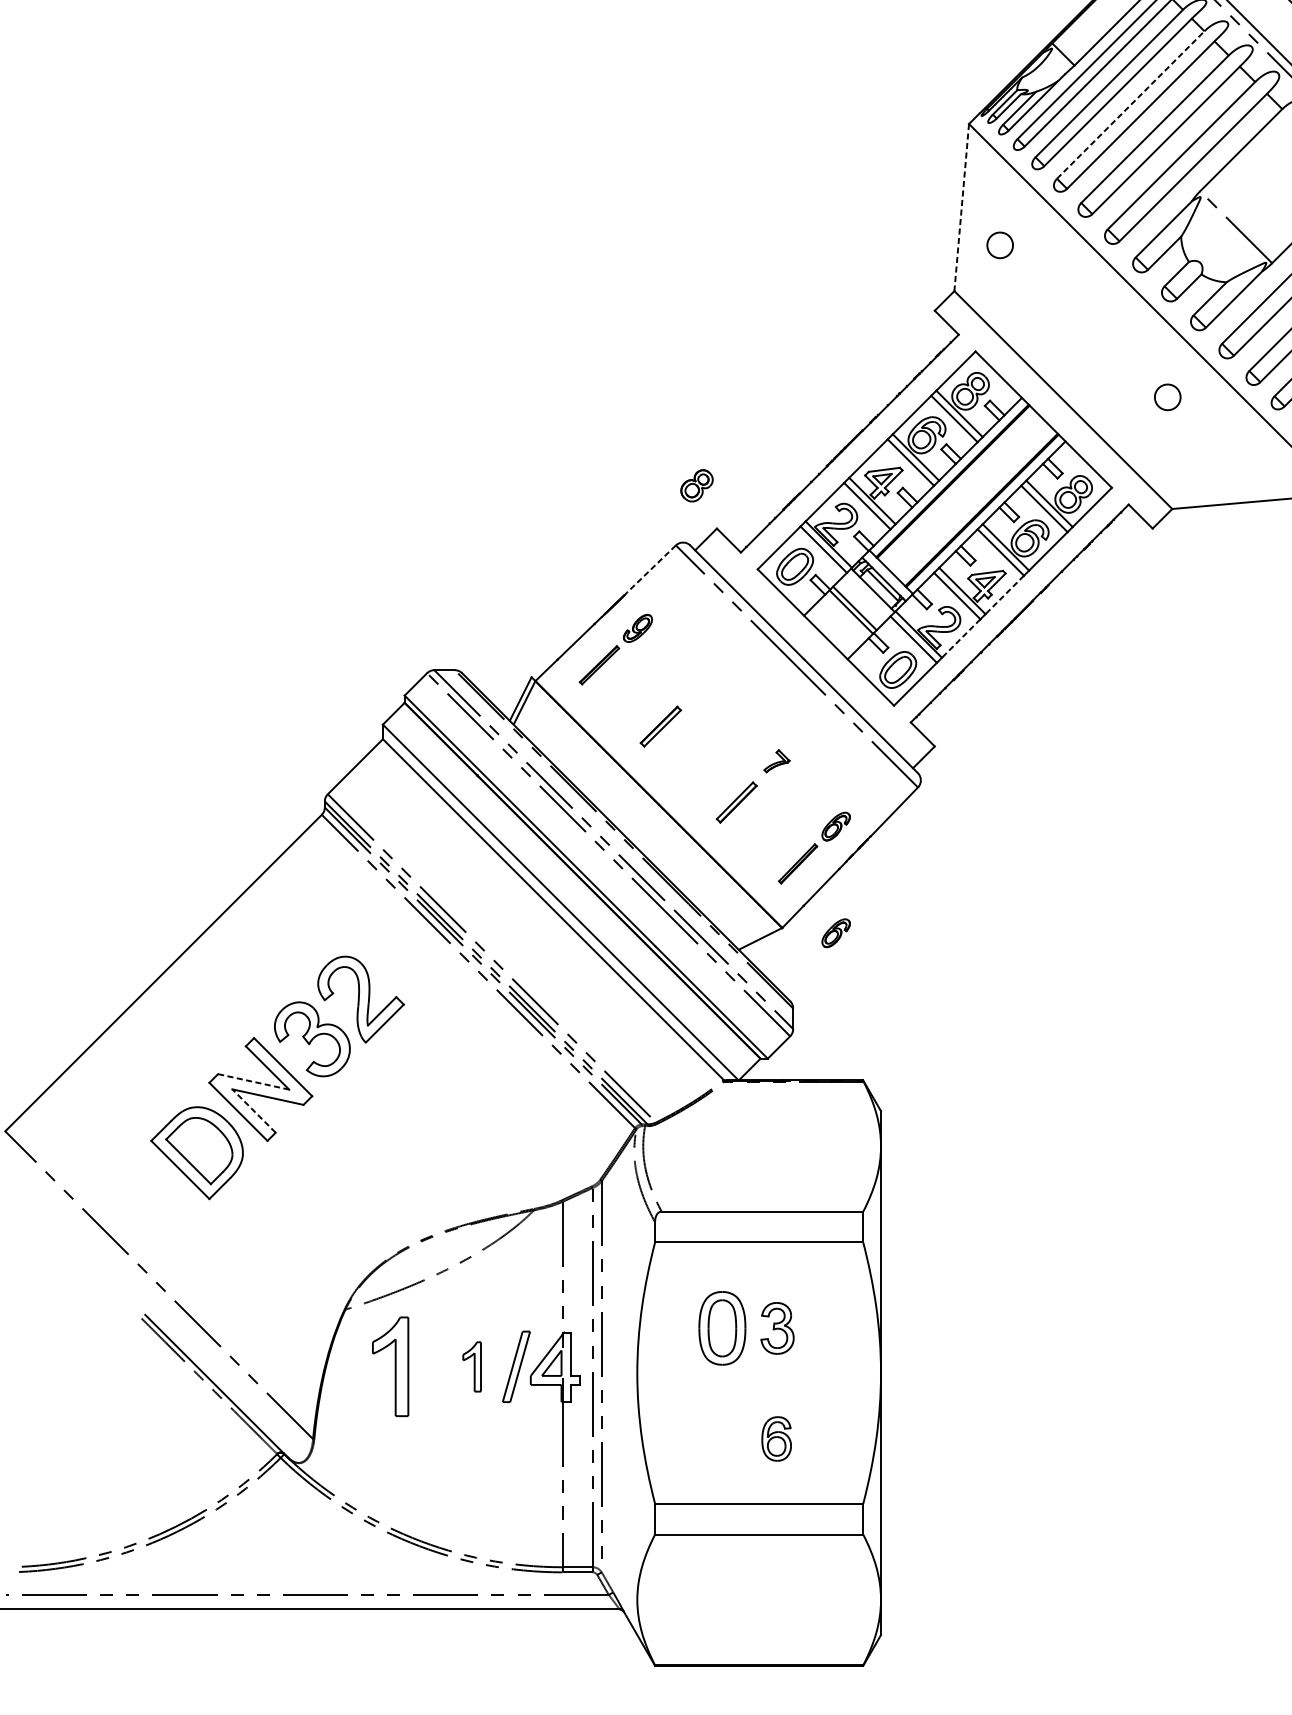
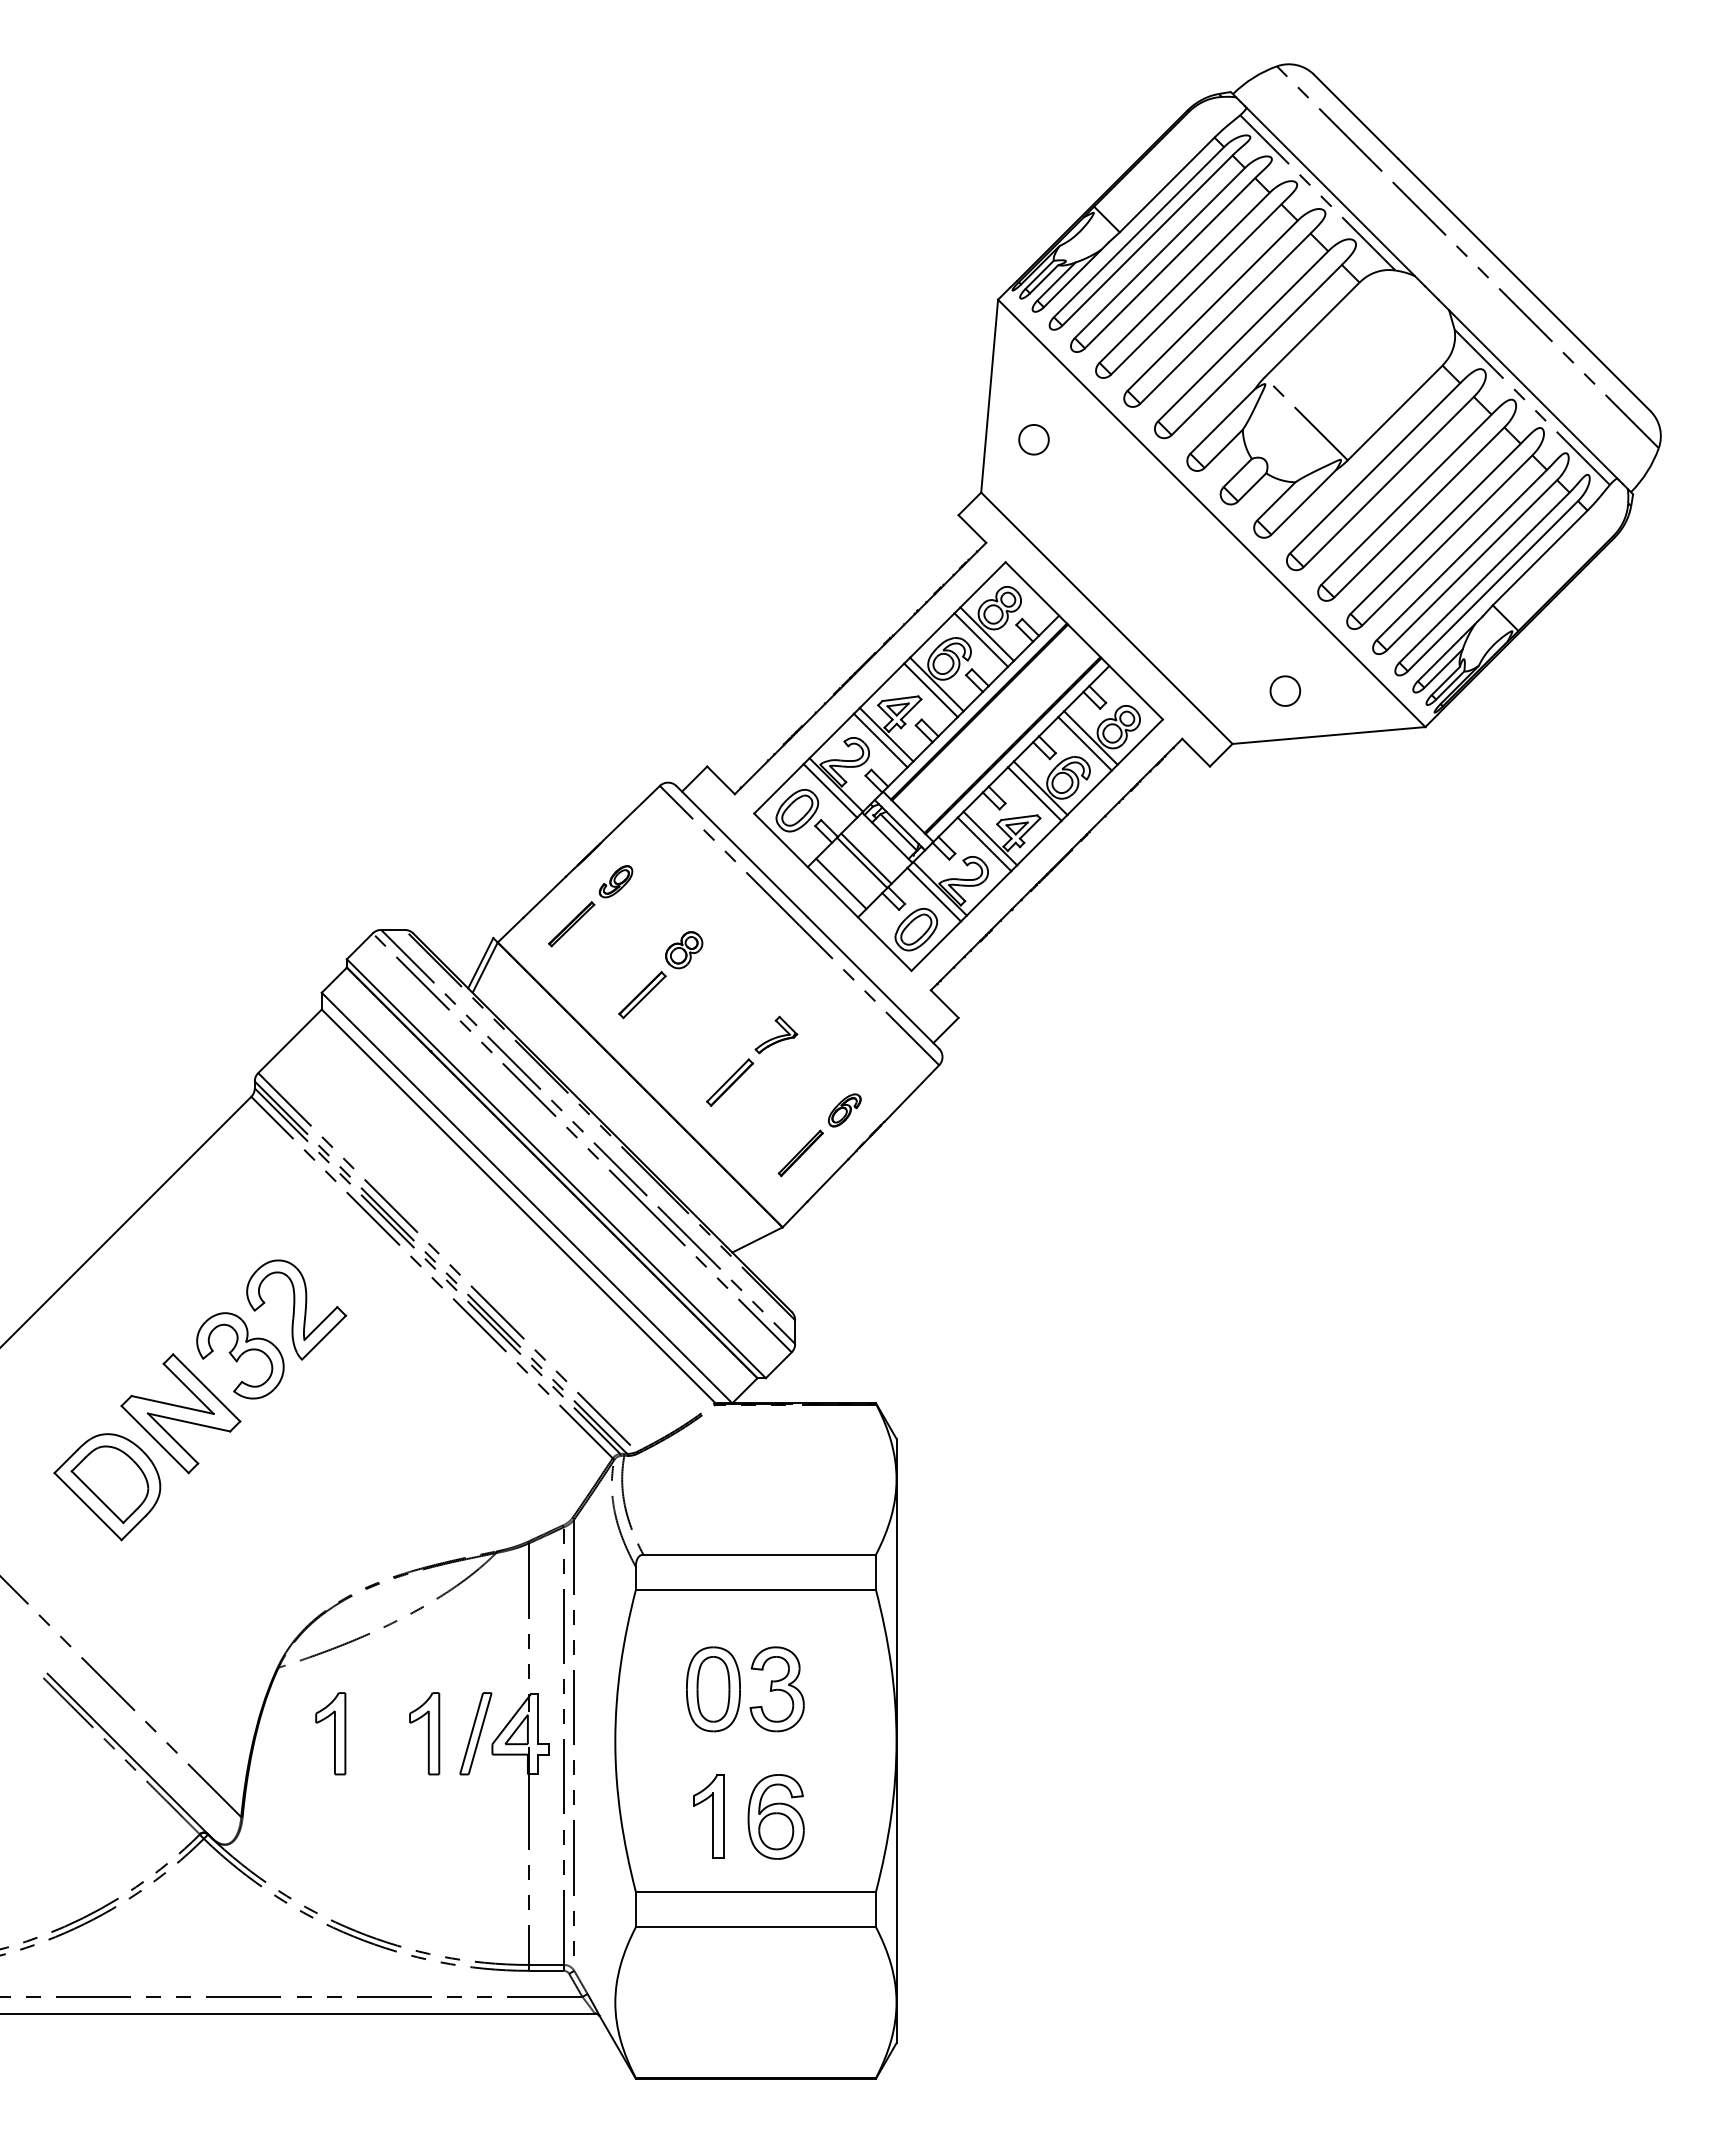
line: (1131, 104) -> (1185, 277), dashed -> solid
line: (961, 207) -> (989, 396), dashed -> solid
part: (1167, 396) -> (1285, 690), moved
part: (697, 486) -> (684, 950), moved
line: (651, 569) -> (631, 813), dashed -> solid
line: (1004, 595) -> (1038, 843), dashed -> solid
line: (833, 629) -> (841, 883), added
line: (960, 638) -> (988, 893), dashed -> solid
part: (777, 760) -> (776, 1034), size x1.43
part: (835, 933) -> (844, 1233), removed
line: (253, 1081) -> (172, 1404), dashed -> solid
line: (253, 1110) -> (172, 1438), dashed -> solid
part: (777, 1328) -> (776, 1689), size x1.43
part: (390, 1366) -> (330, 1733), size x0.71
part: (471, 1366) -> (424, 1733), size x1.43
part: (718, 1438) -> (708, 1816), added
part: (776, 1438) -> (775, 1816), size x1.67

